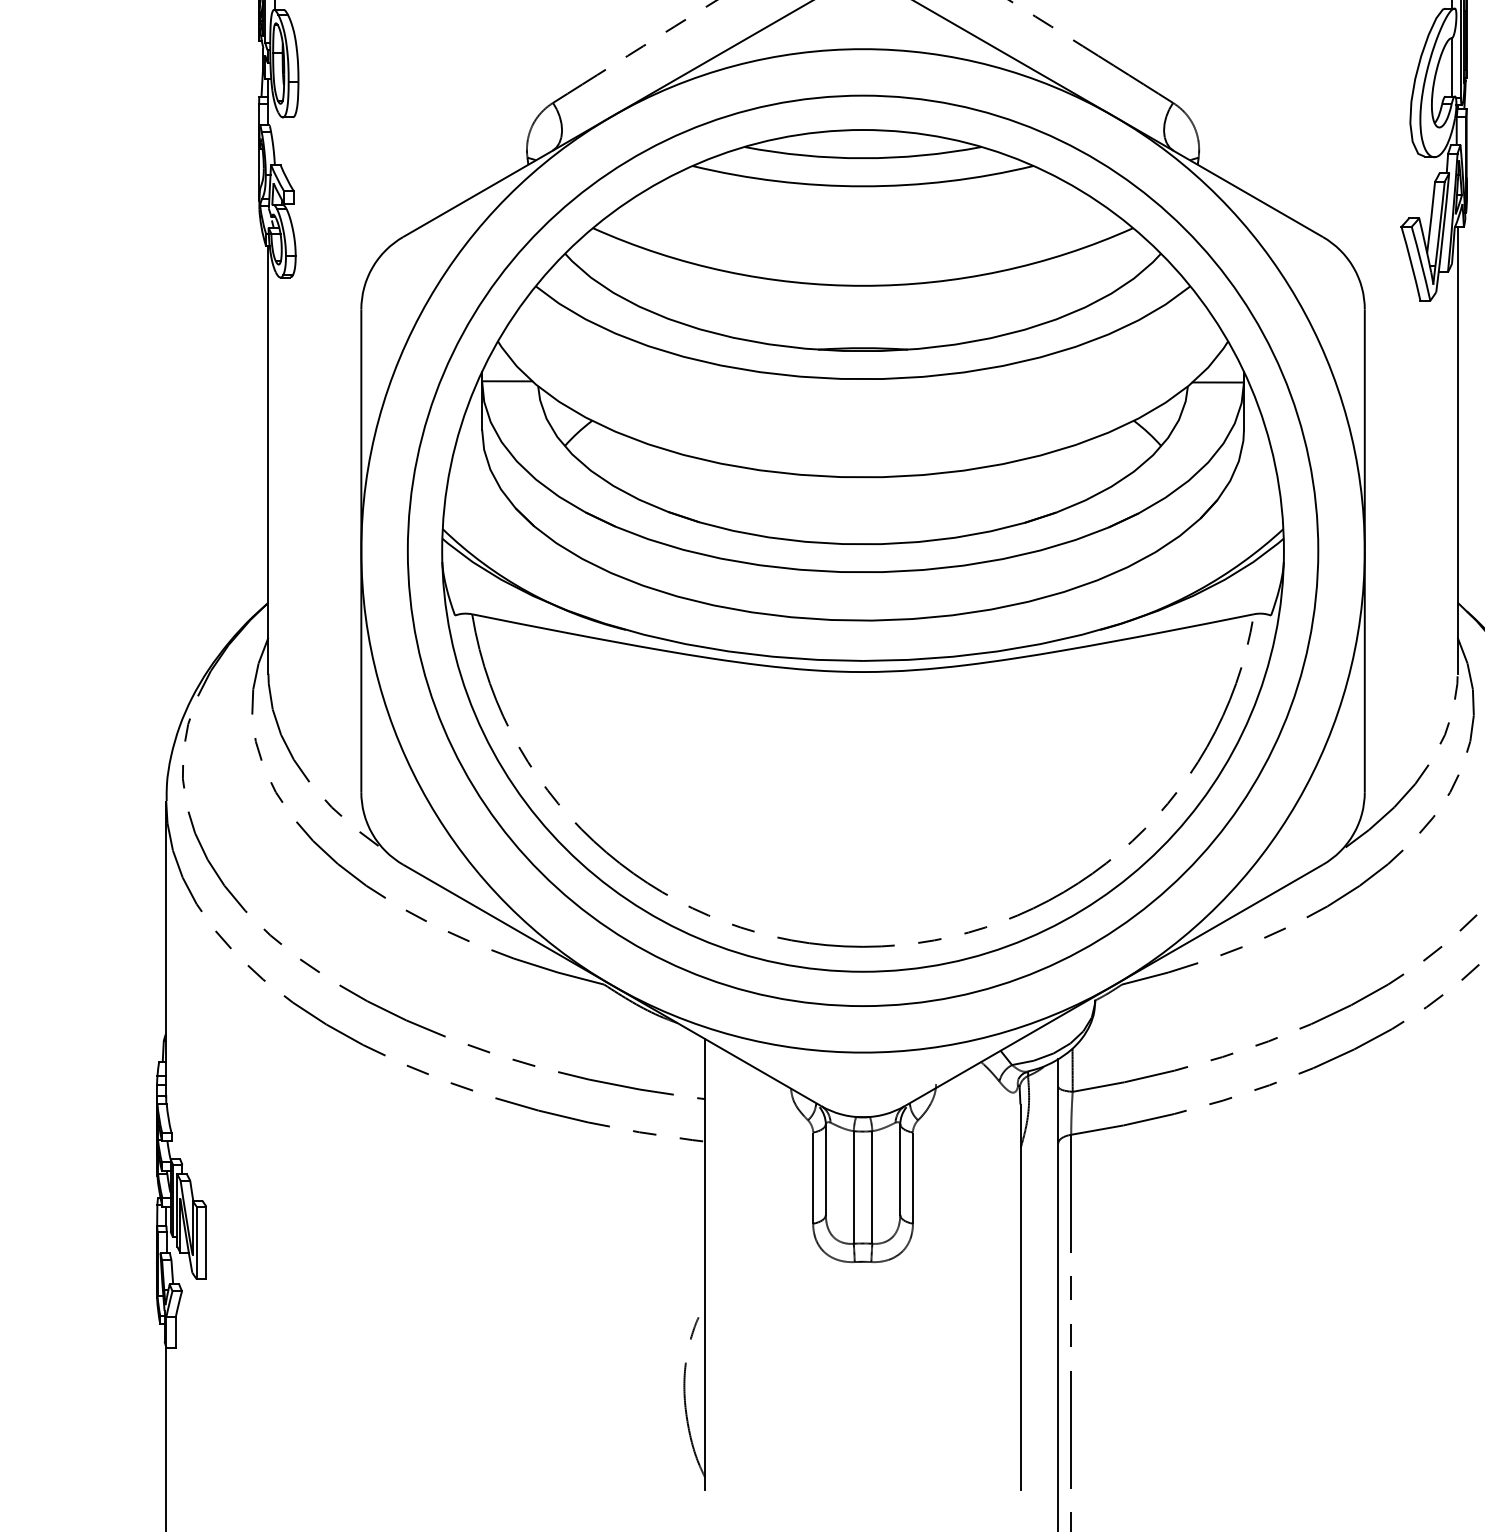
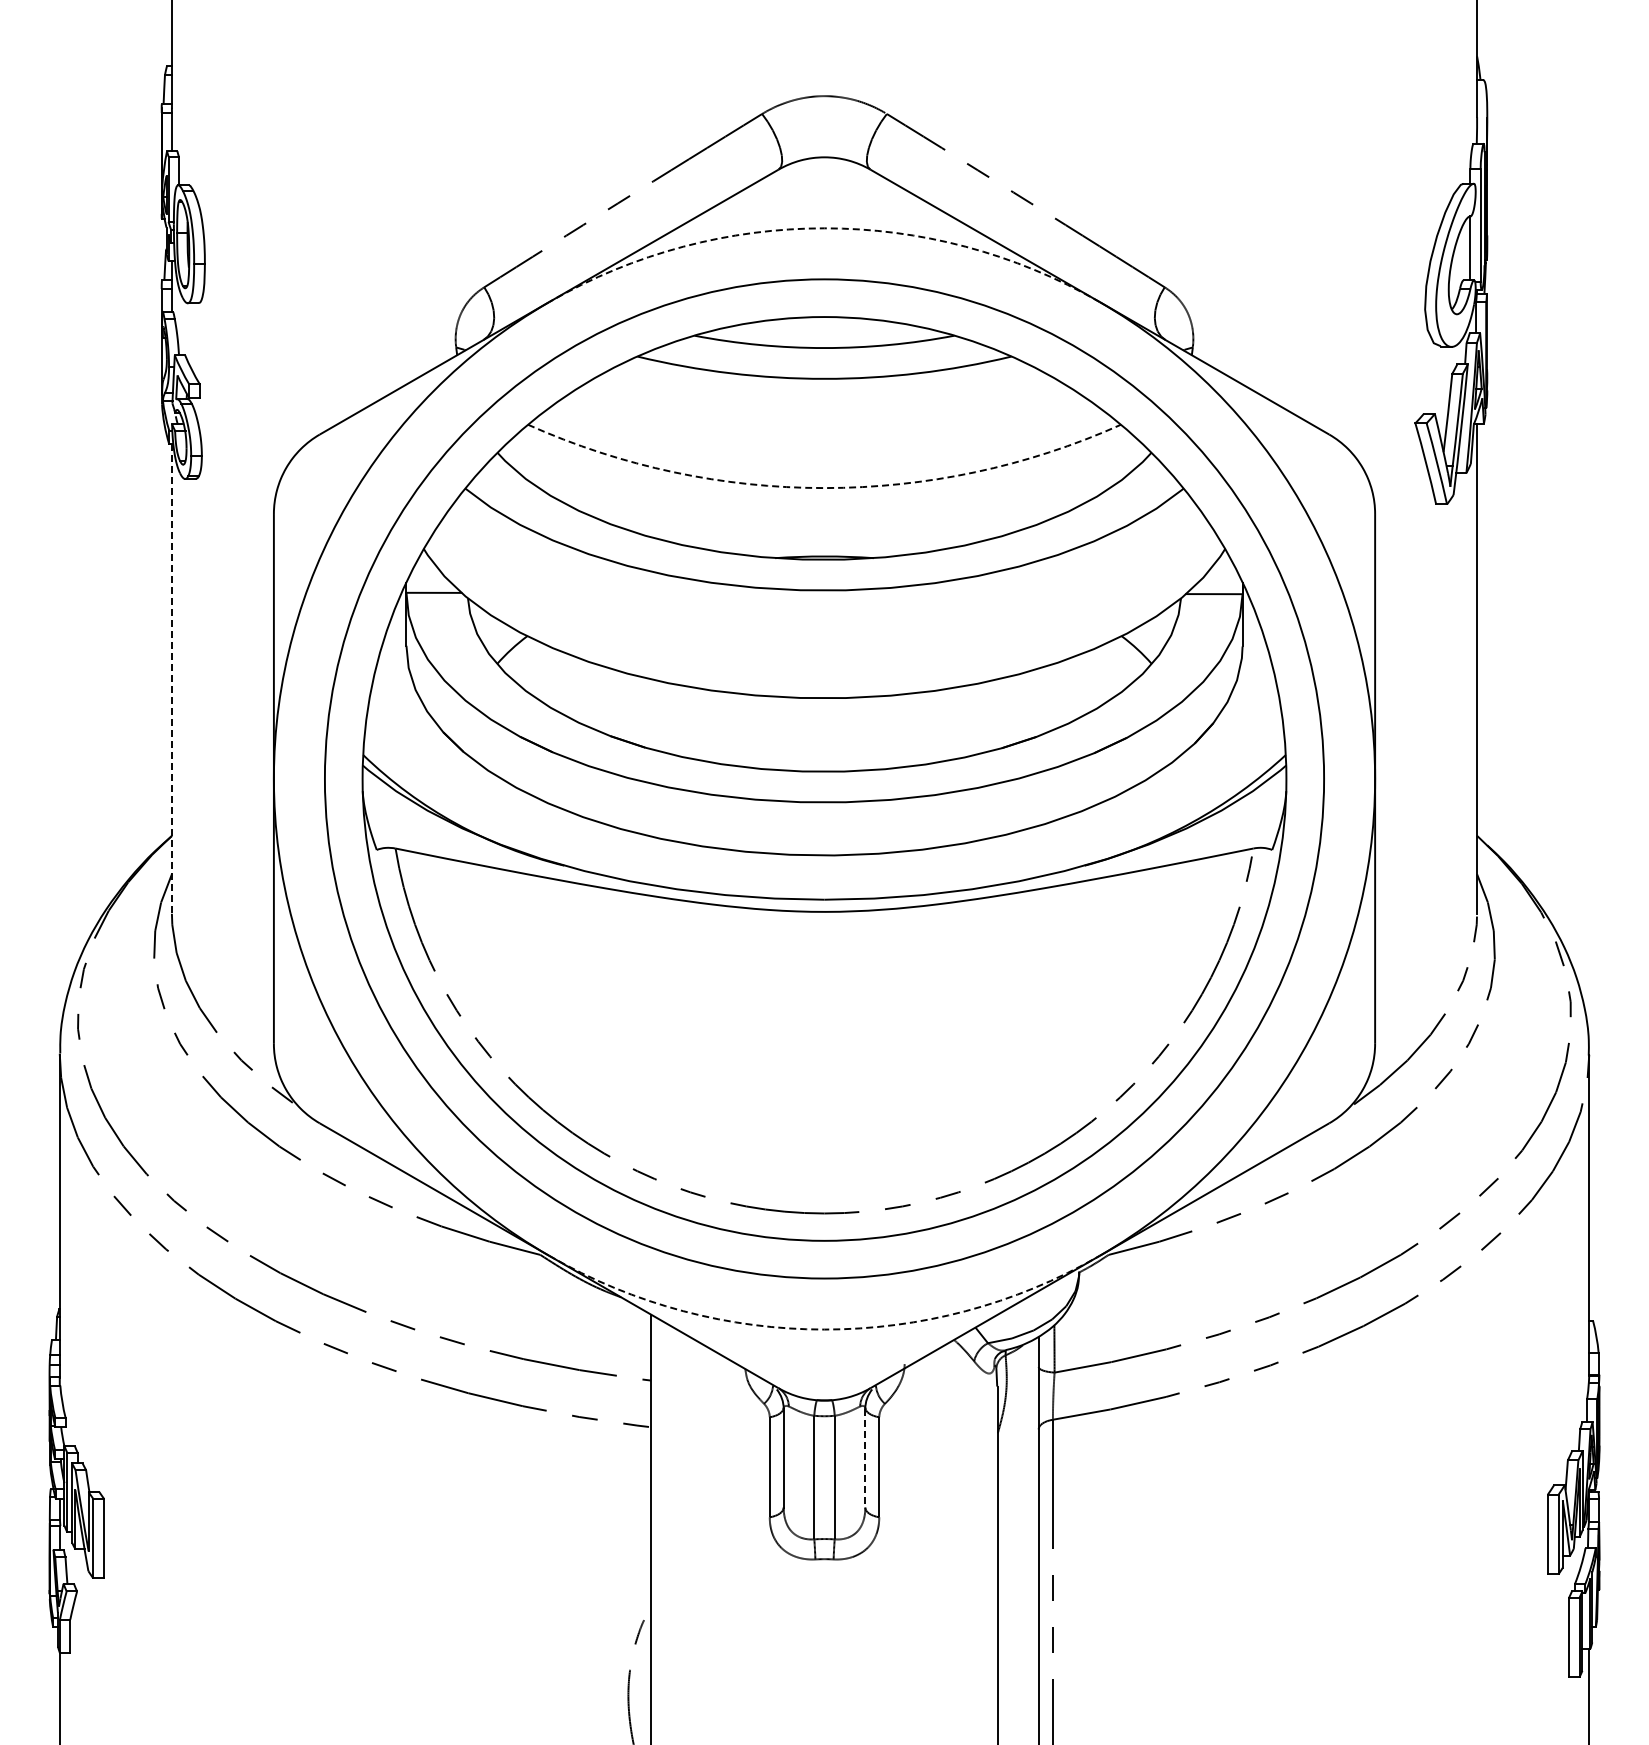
arc: (863, 49) -> (824, 228), solid -> dashed
arc: (863, 286) -> (824, 488), solid -> dashed
line: (268, 460) -> (171, 679), solid -> dashed
arc: (863, 1052) -> (824, 1329), solid -> dashed
line: (900, 1170) -> (865, 1458), solid -> dashed

